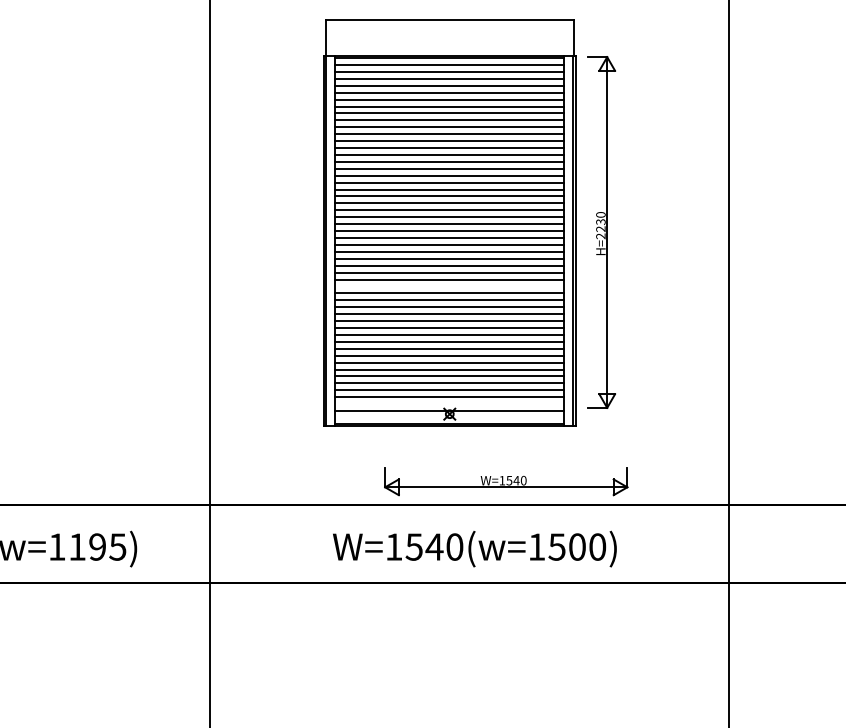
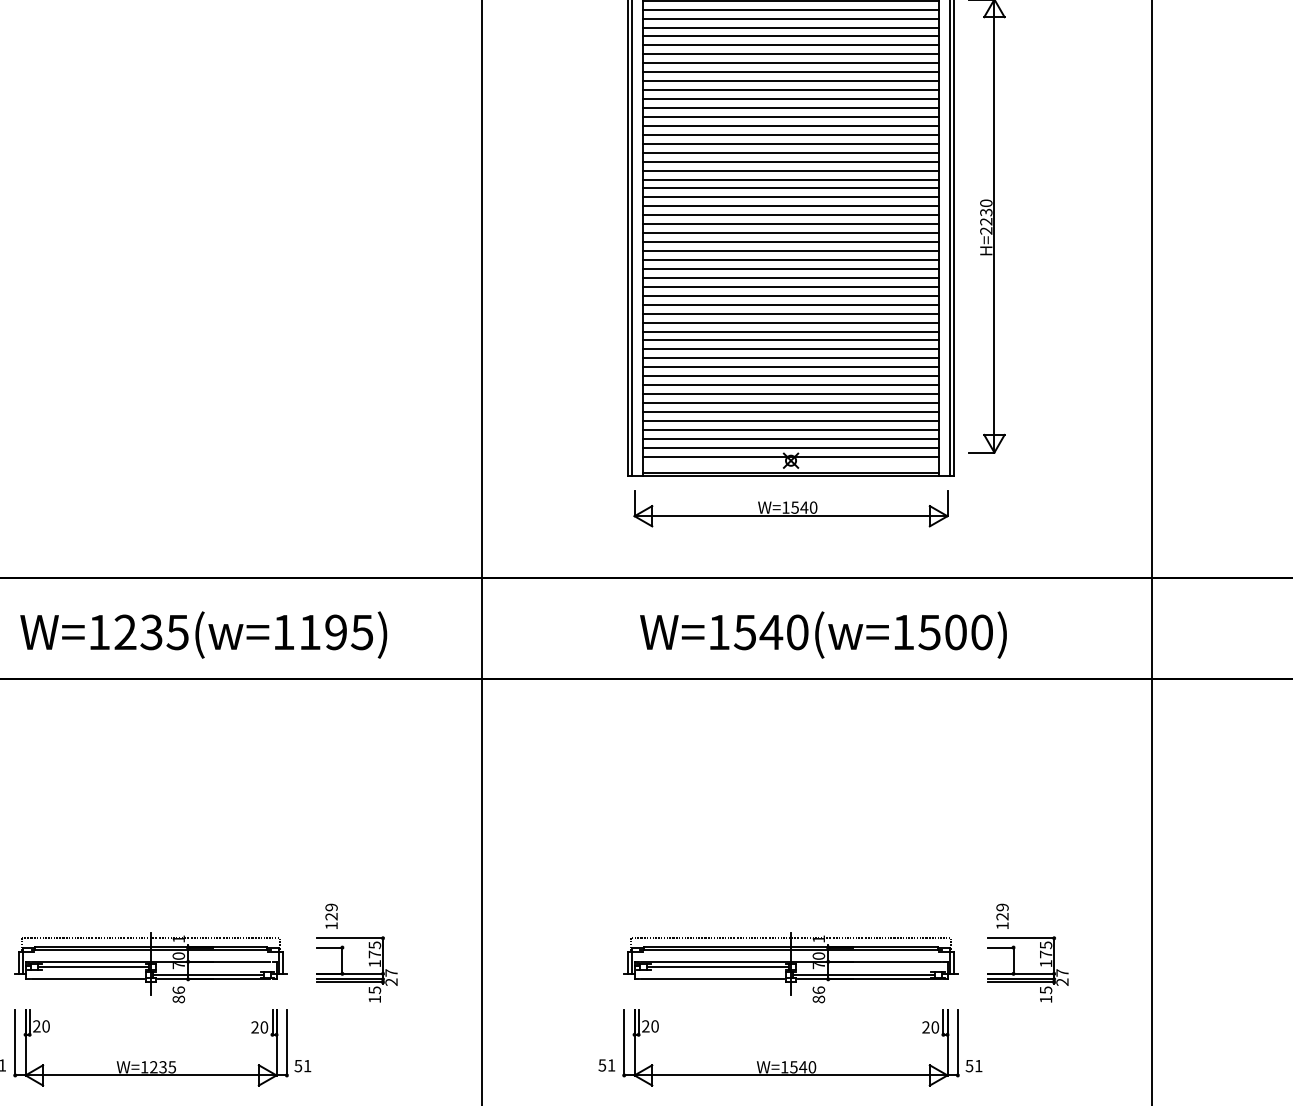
line: (449, 286) -> (790, 295), added
line: (449, 403) -> (790, 447), added
part: (505, 481) -> (790, 508), moved

